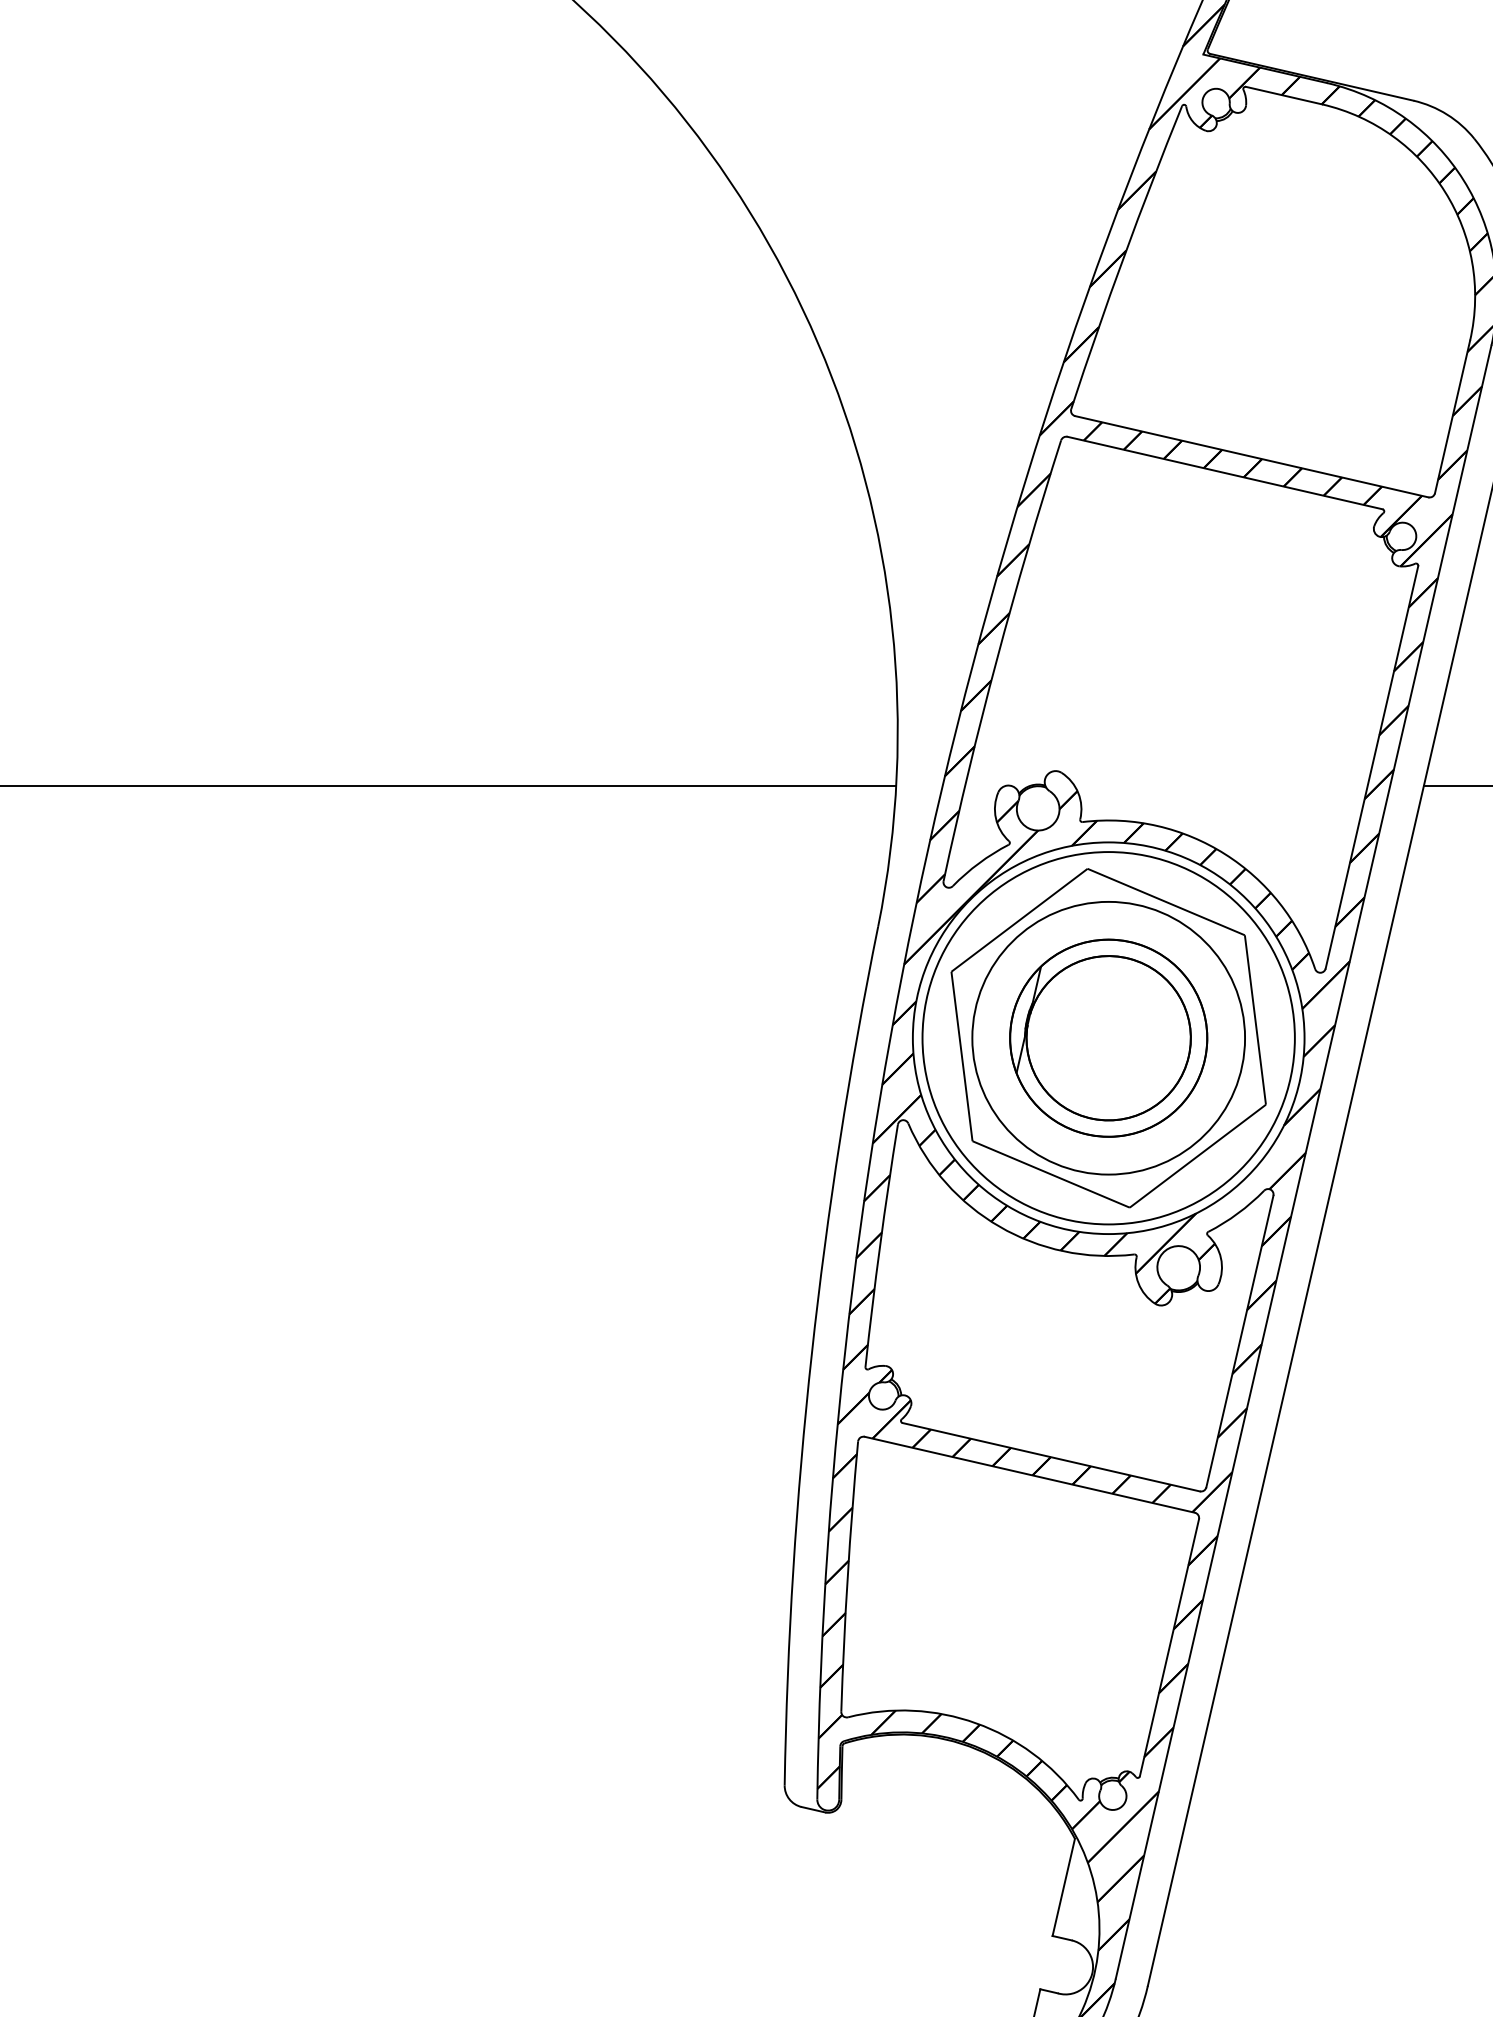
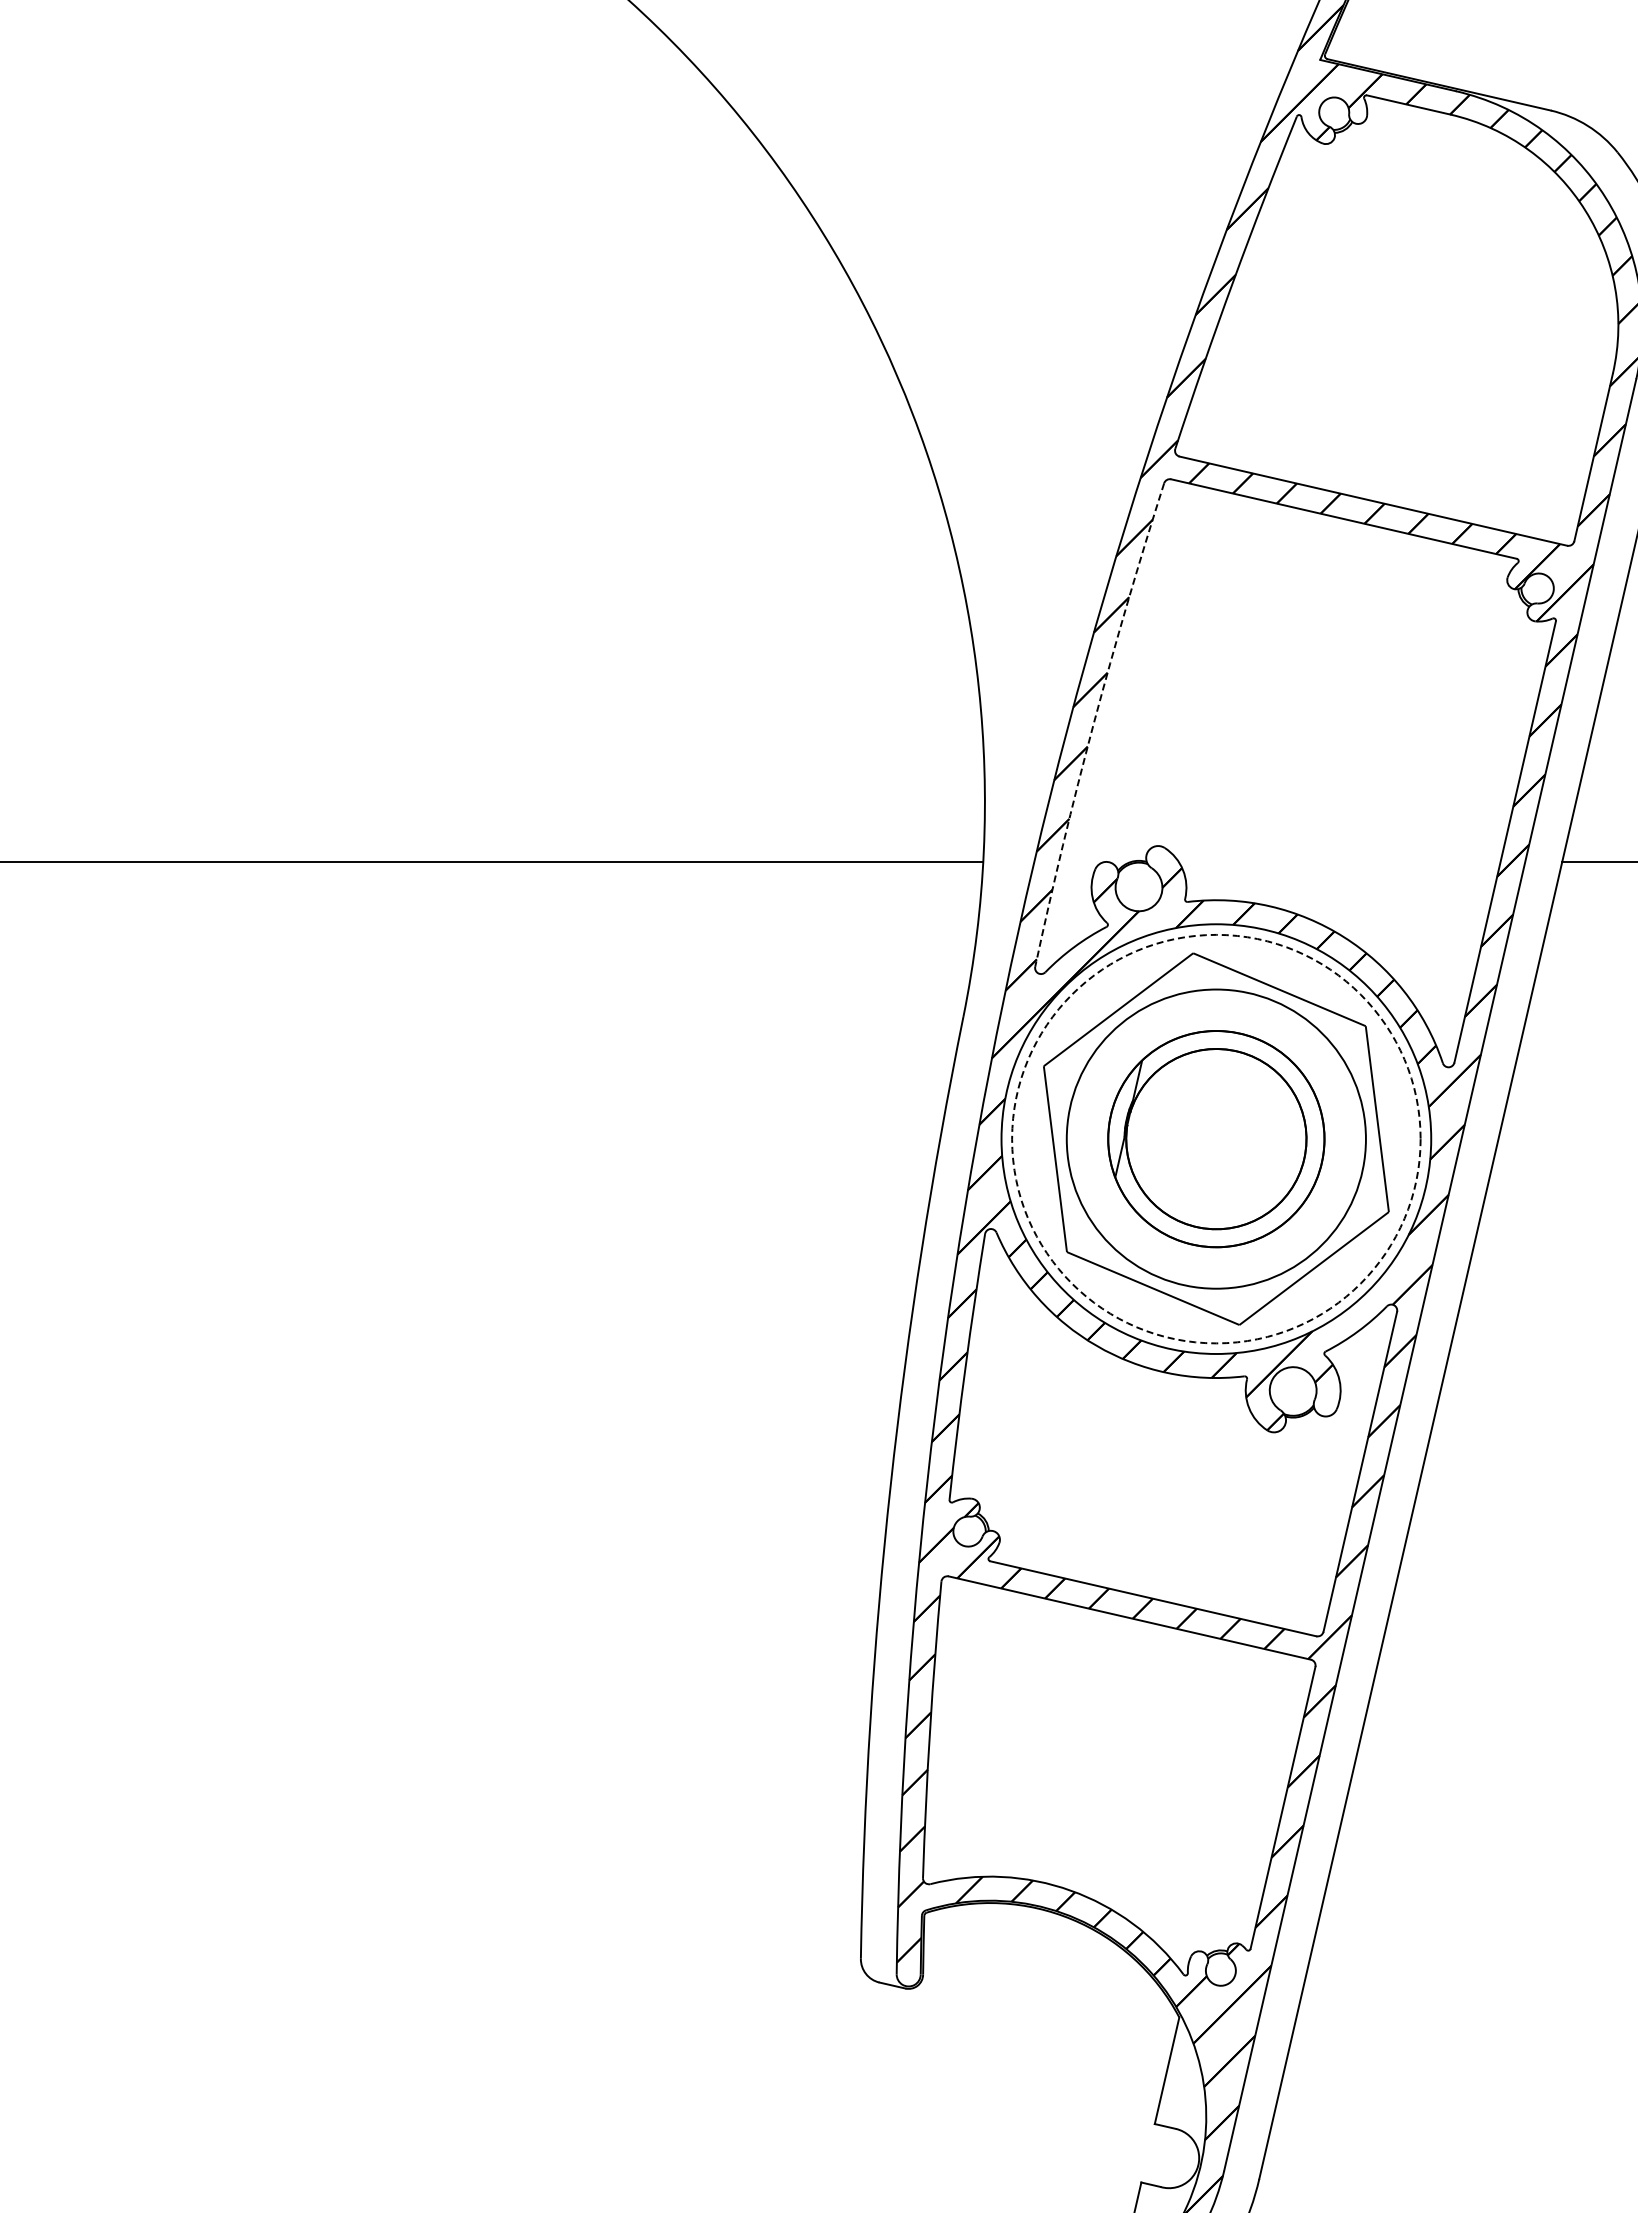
arc: (996, 659) -> (1093, 723), solid -> dashed
circle: (1108, 1037) -> (1216, 1138), solid -> dashed

